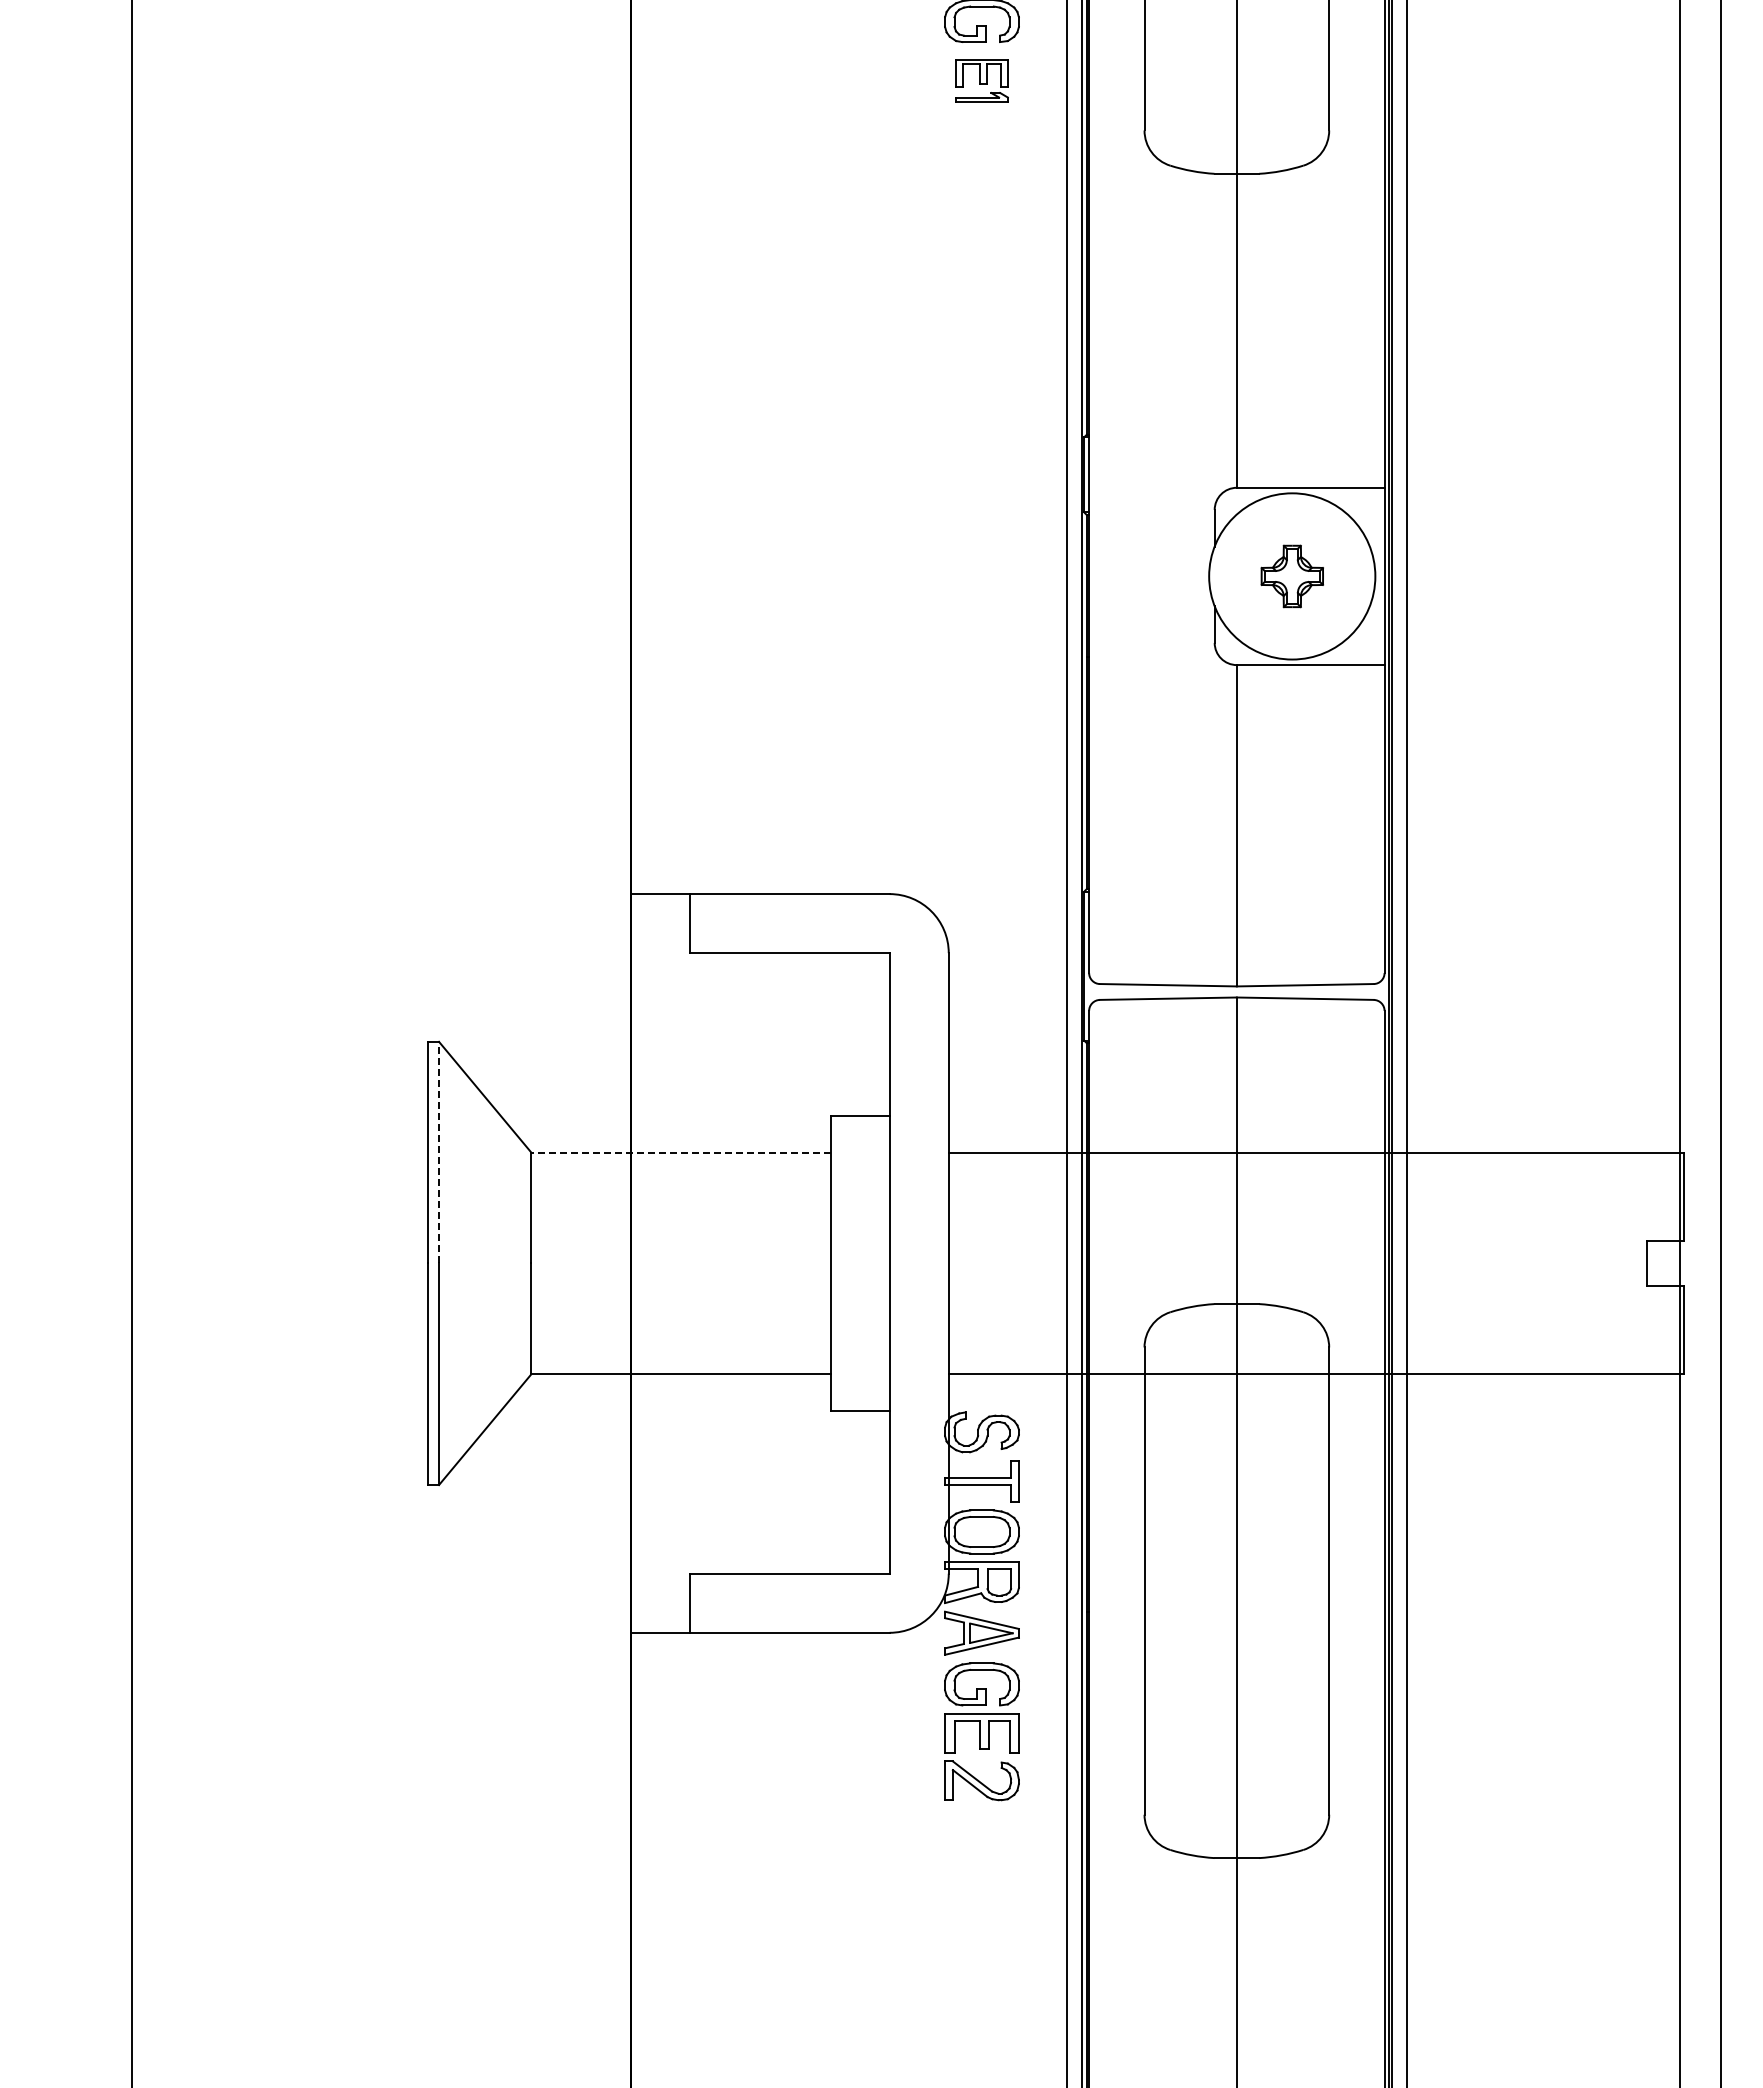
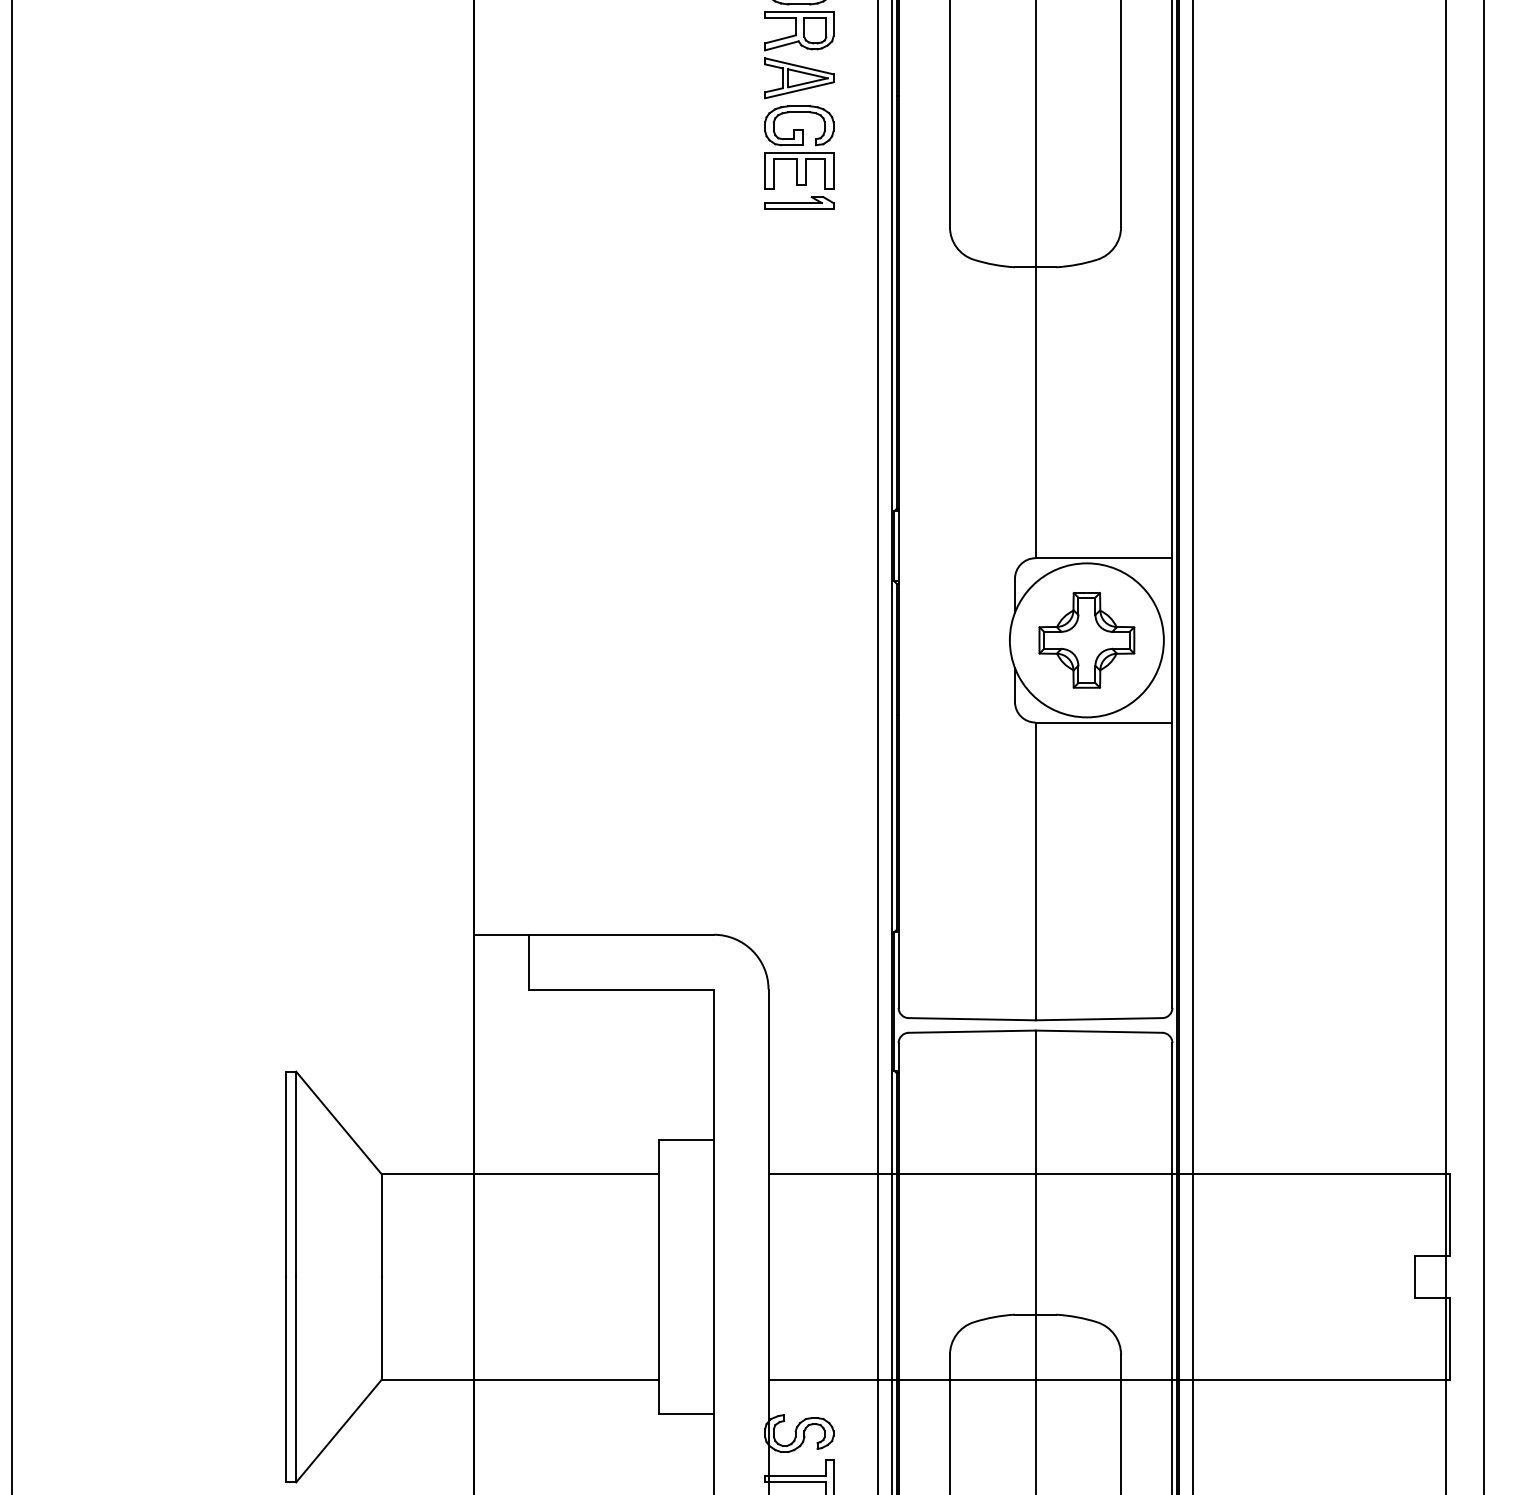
part: (981, 80) -> (798, 180), size x1.43
part: (1292, 576) -> (1087, 640), size x1.67
line: (439, 1152) -> (296, 1174), dashed -> solid
line: (680, 1152) -> (519, 1174), dashed -> solid

